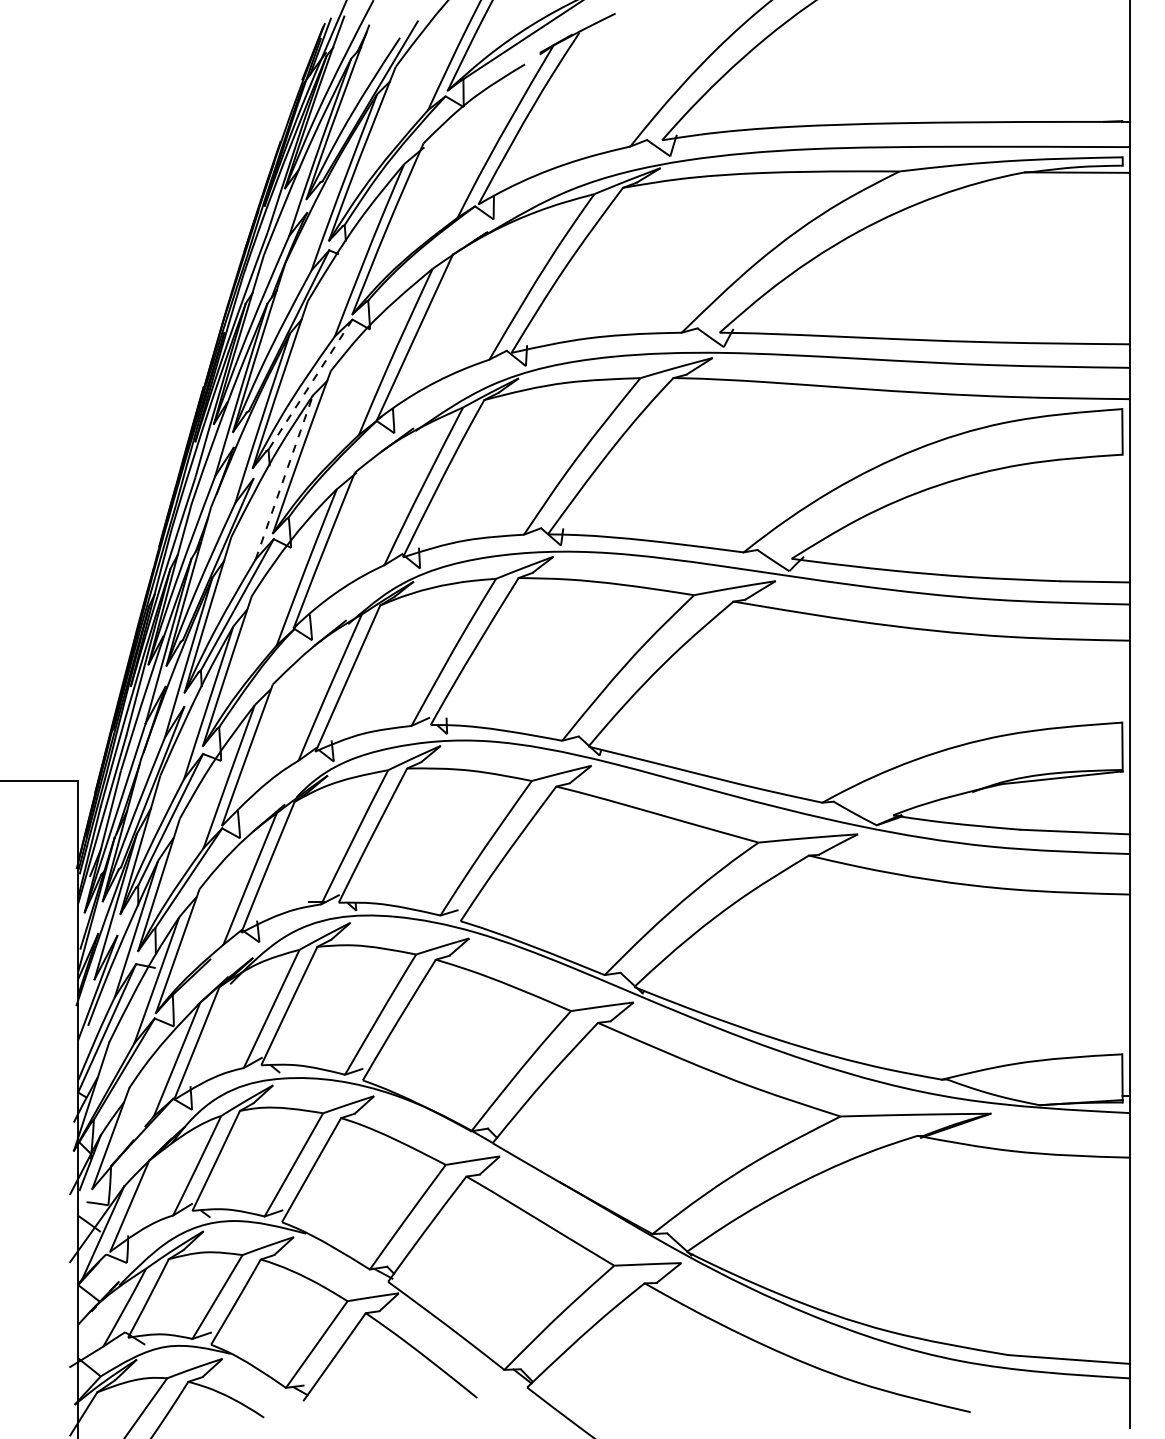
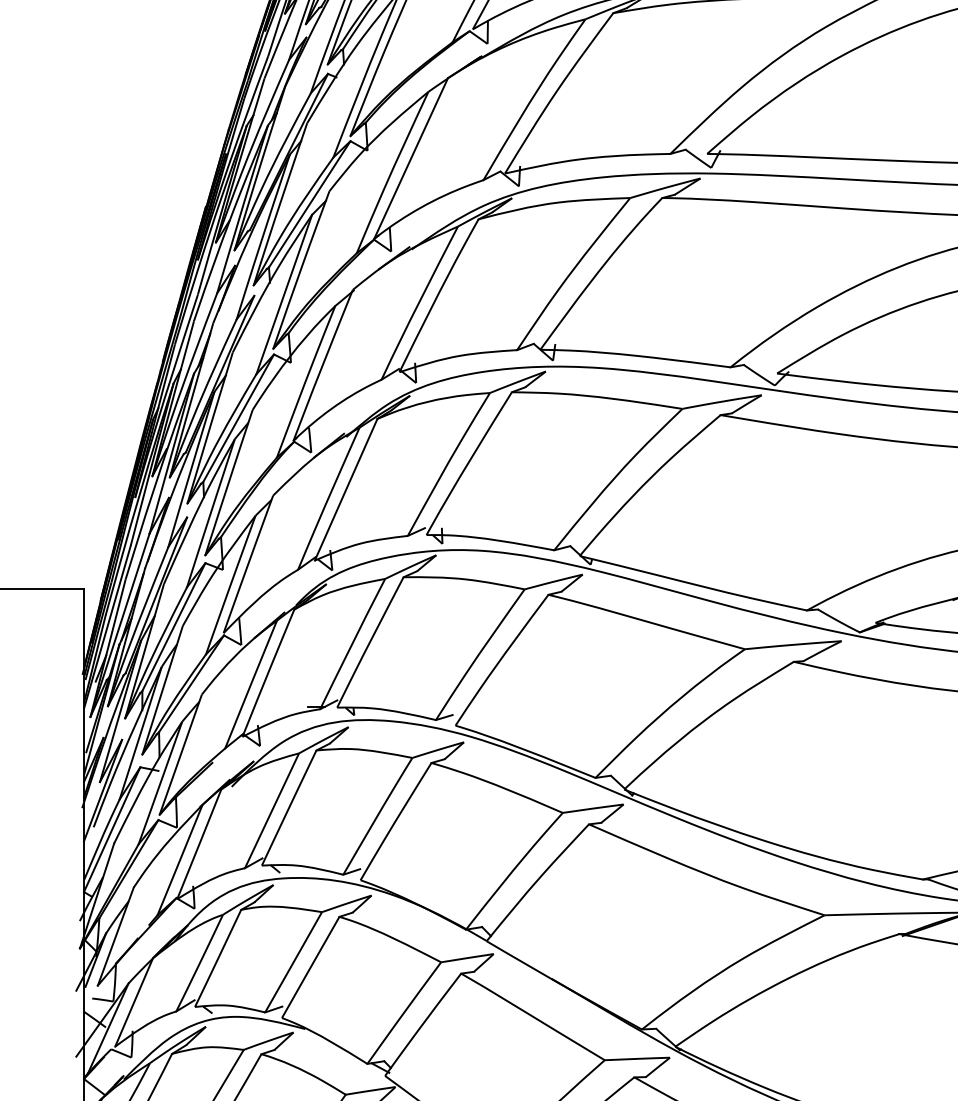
line: (310, 385) -> (309, 205), dashed -> solid
line: (284, 477) -> (284, 294), dashed -> solid

